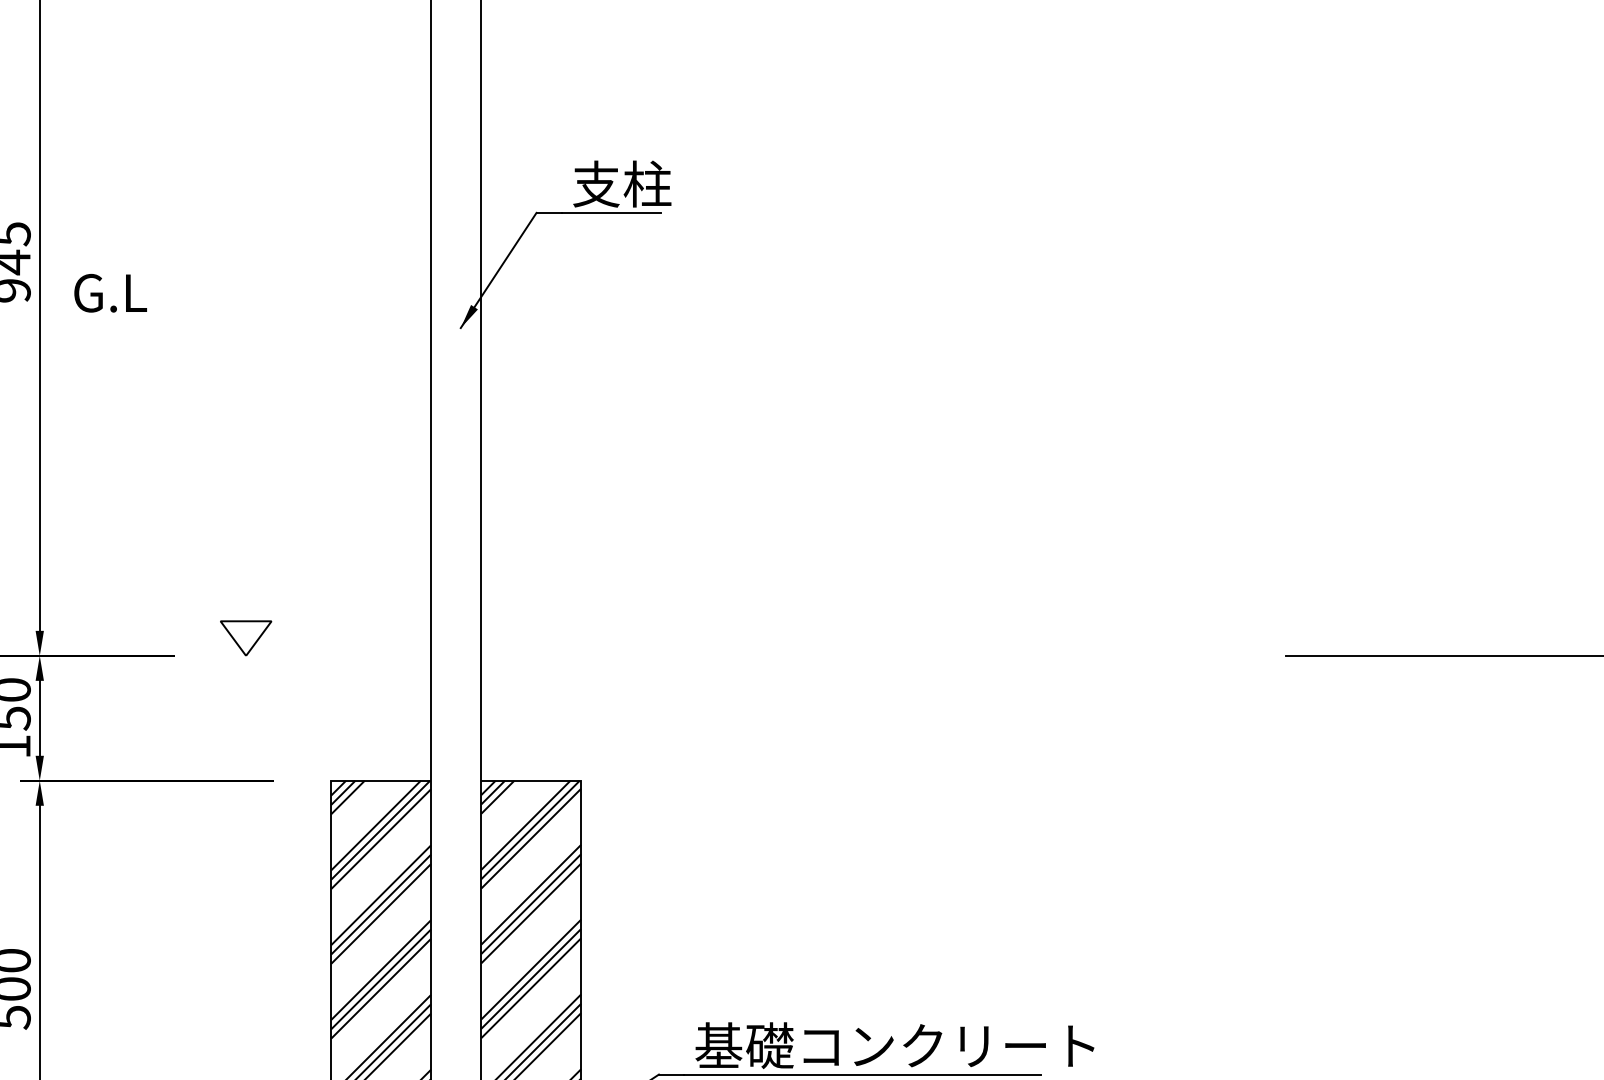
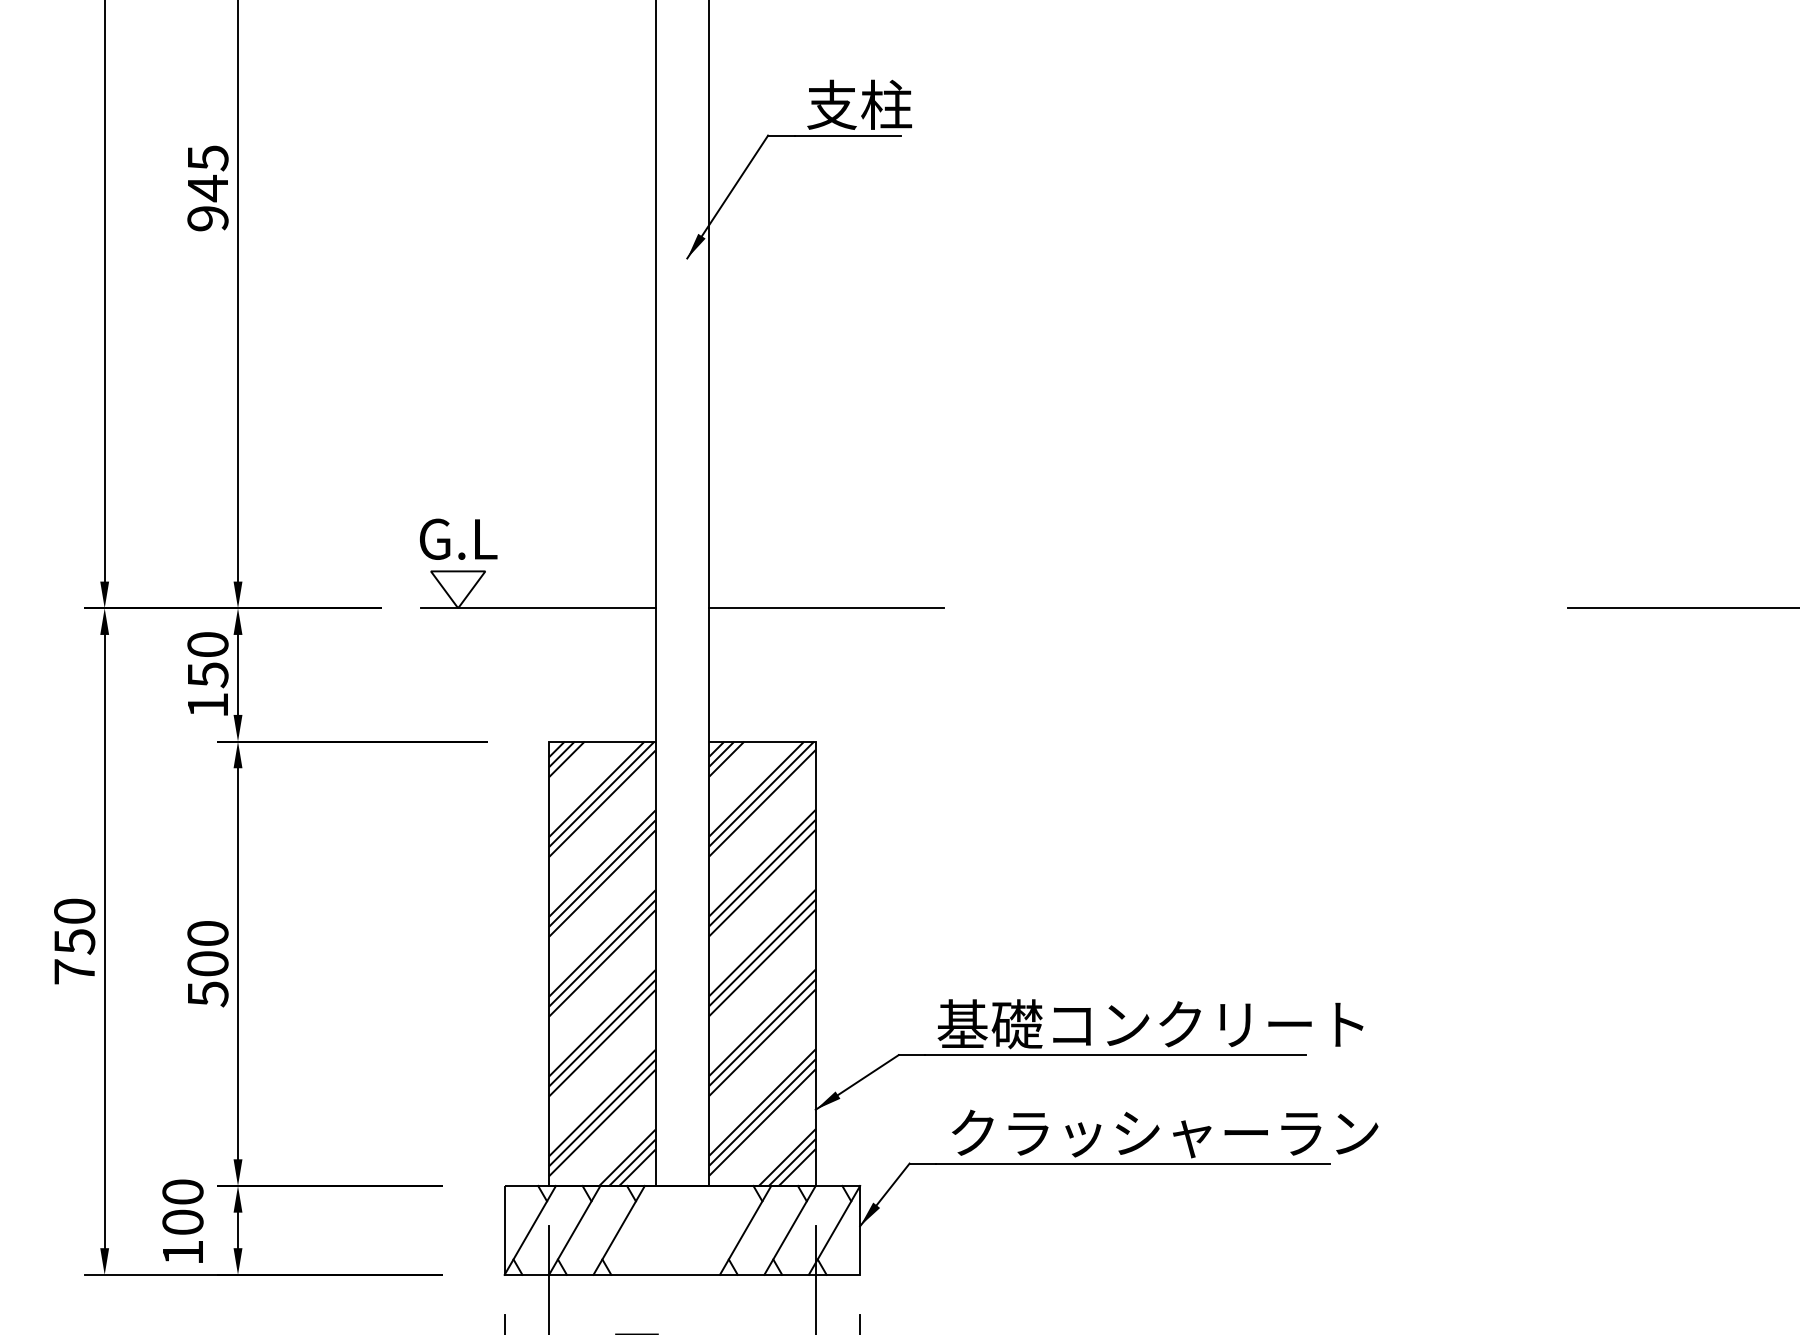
text: (110, 292) -> (458, 538), moved
line: (320, 656) -> (537, 608), added
line: (591, 656) -> (826, 608), added

